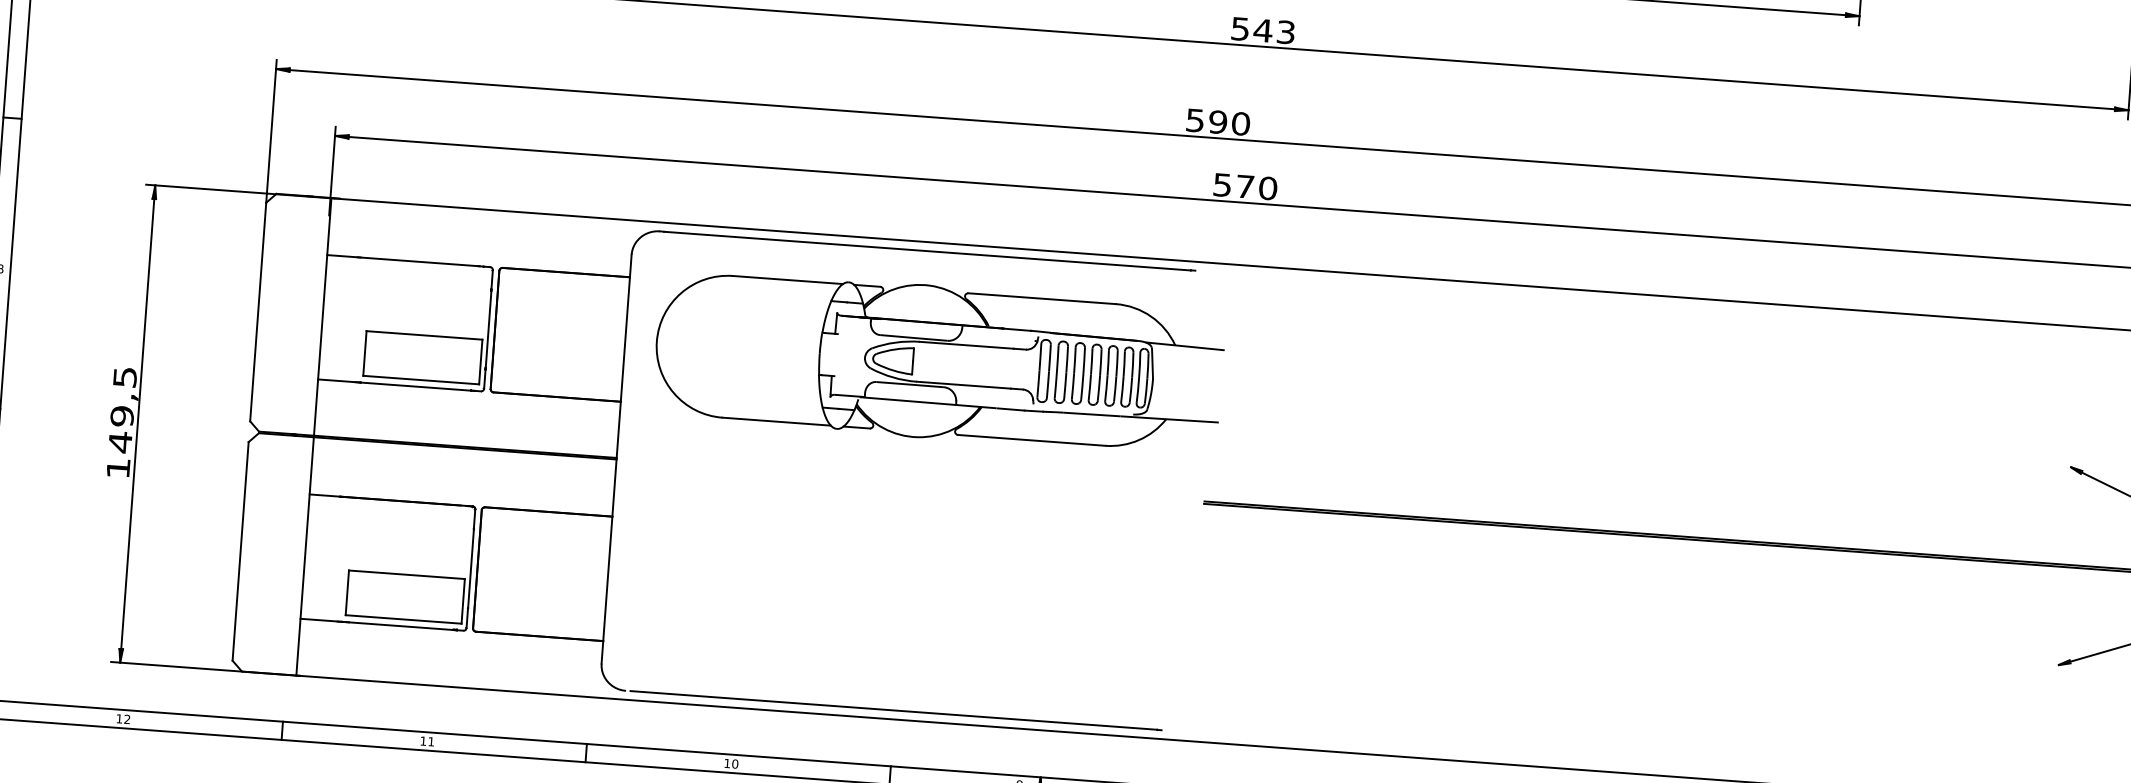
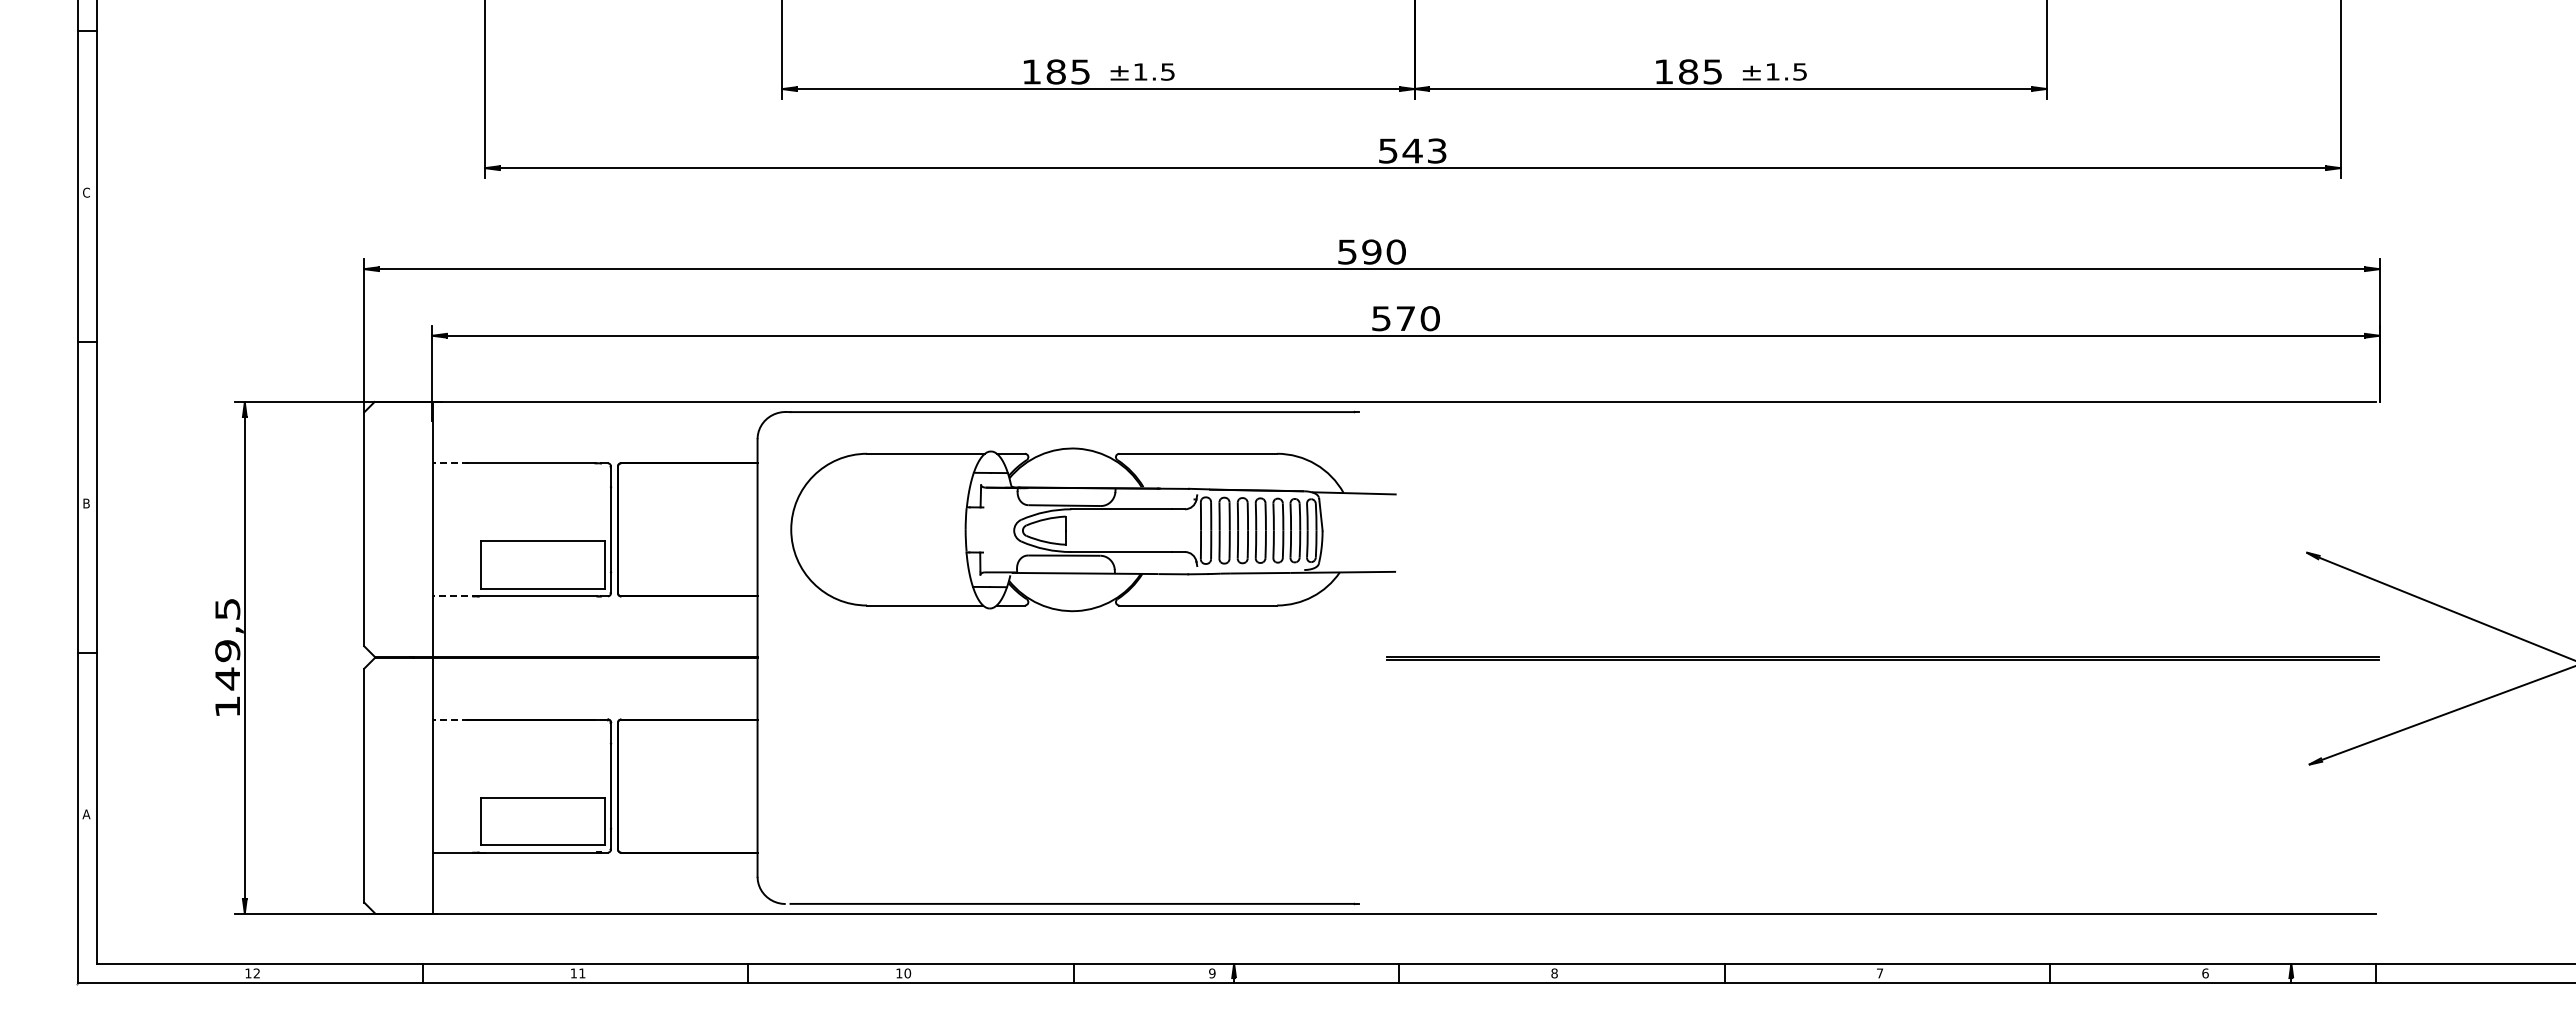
line: (344, 256) -> (451, 463), solid -> dashed
line: (339, 381) -> (456, 596), solid -> dashed
line: (326, 495) -> (451, 719), solid -> dashed

